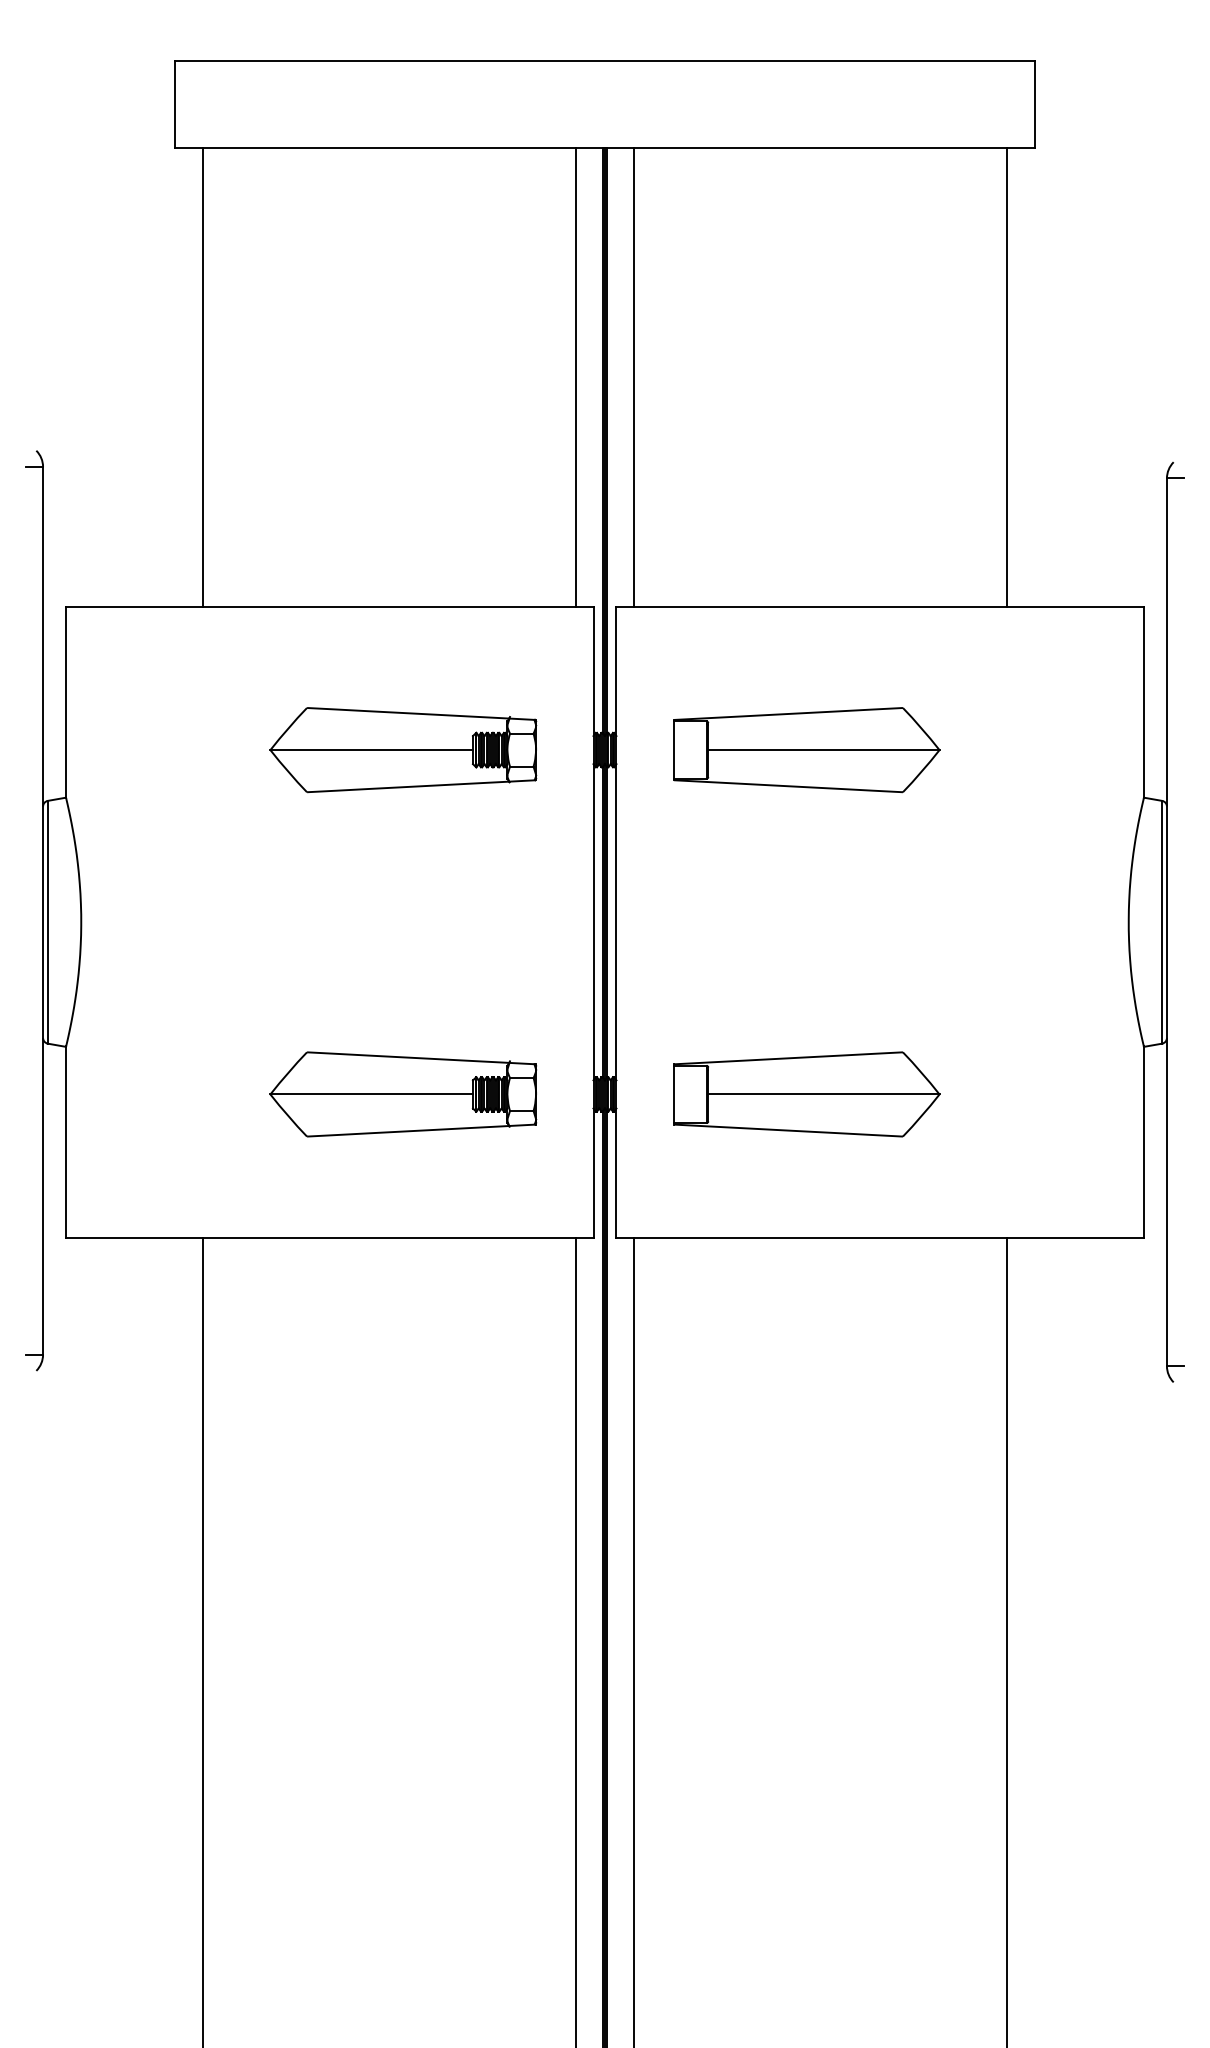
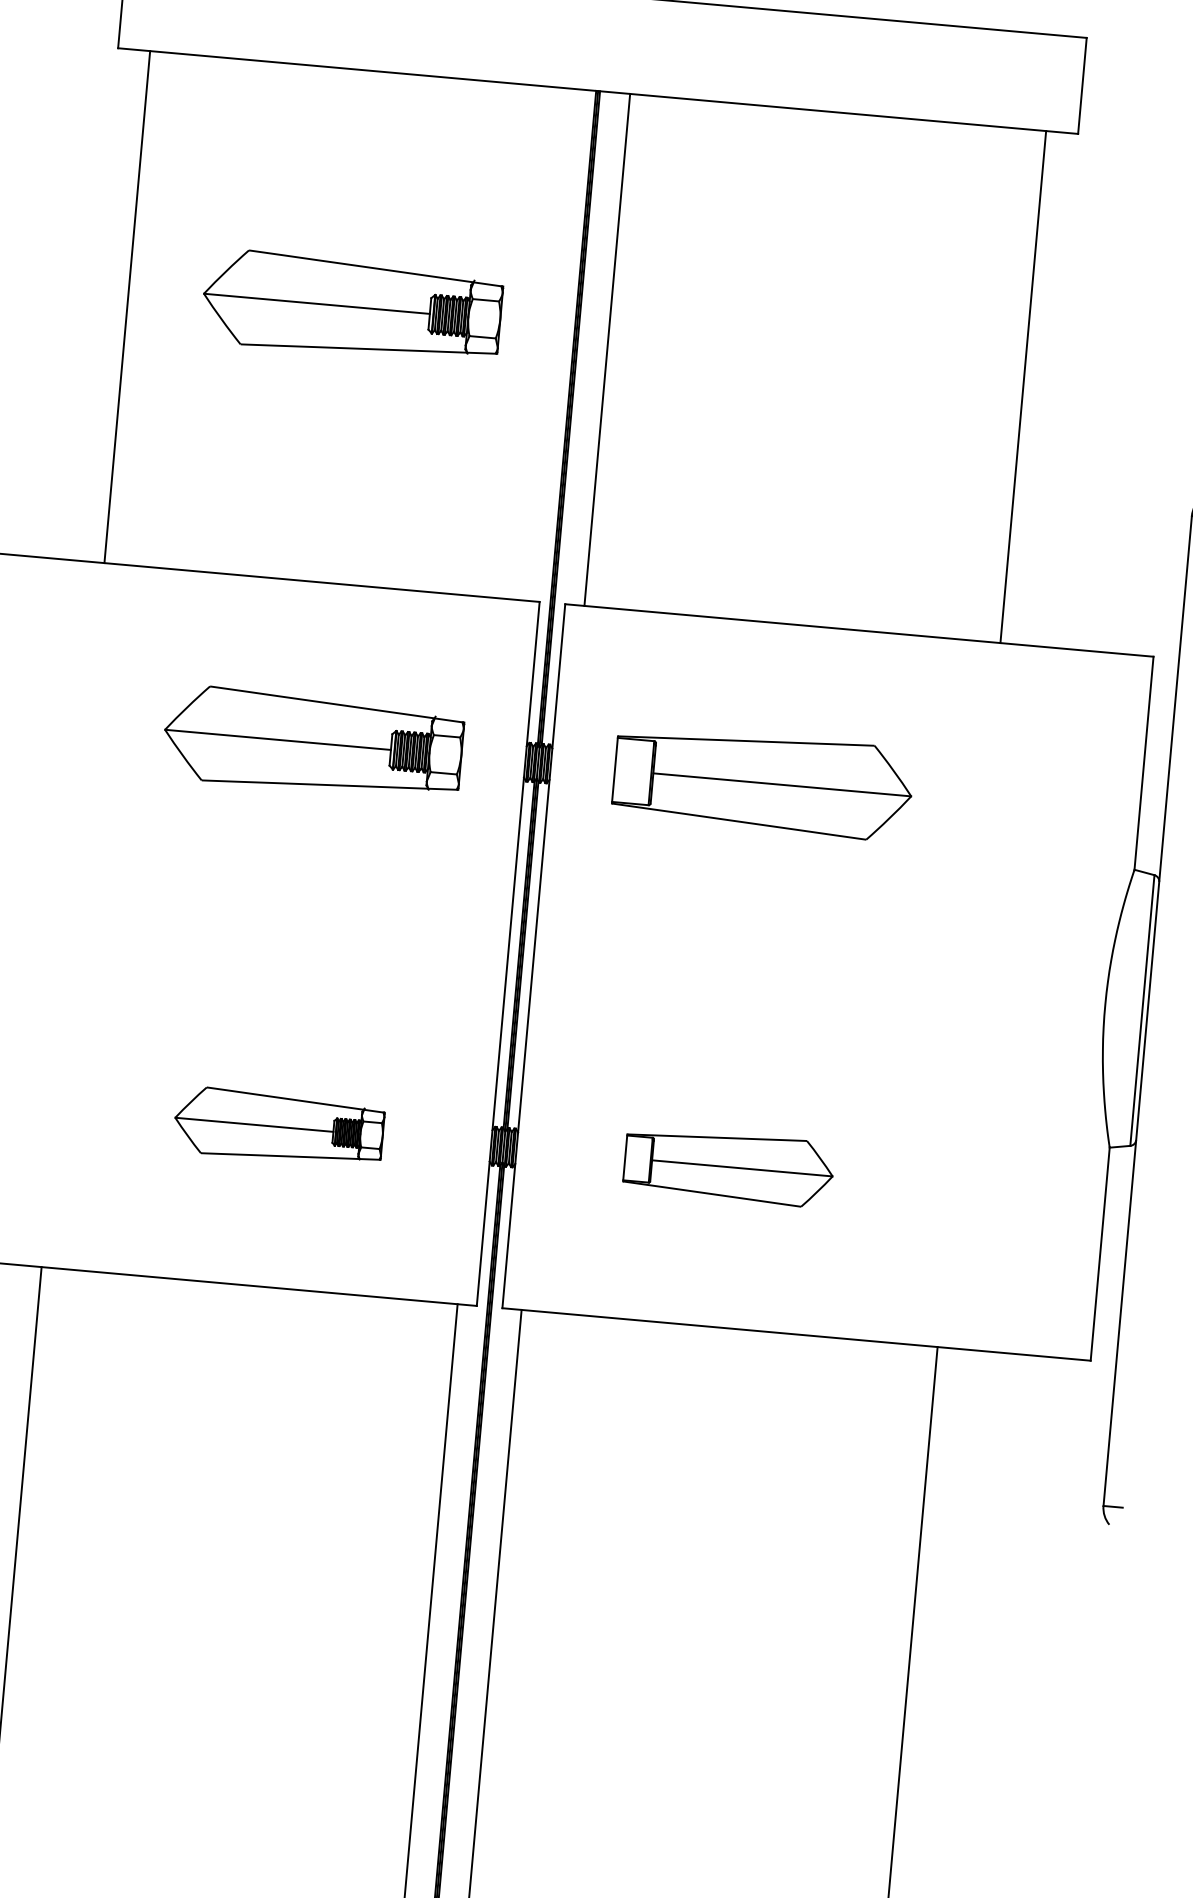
part: (403, 359) -> (352, 307), added
line: (576, 376) -> (543, 343), removed
part: (403, 1094) -> (279, 1127), size x0.7
part: (806, 1094) -> (728, 1167), size x0.7

